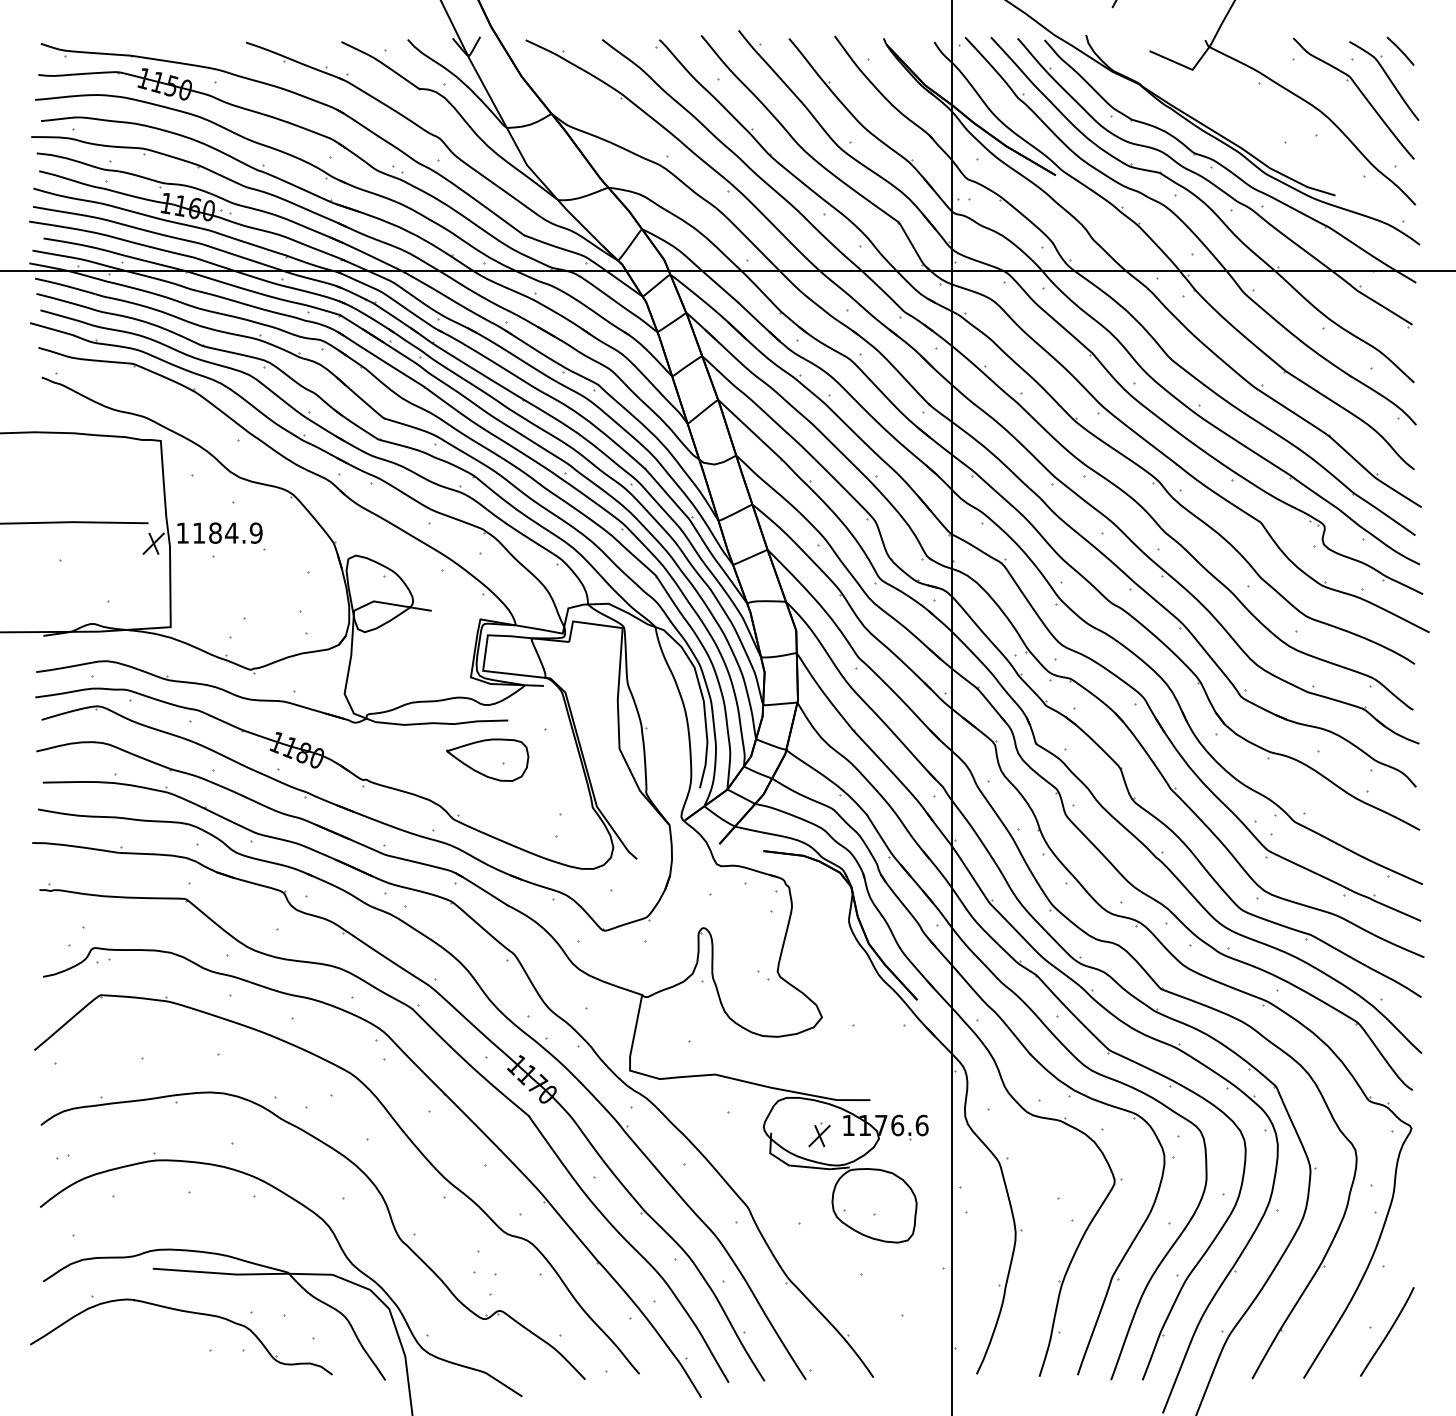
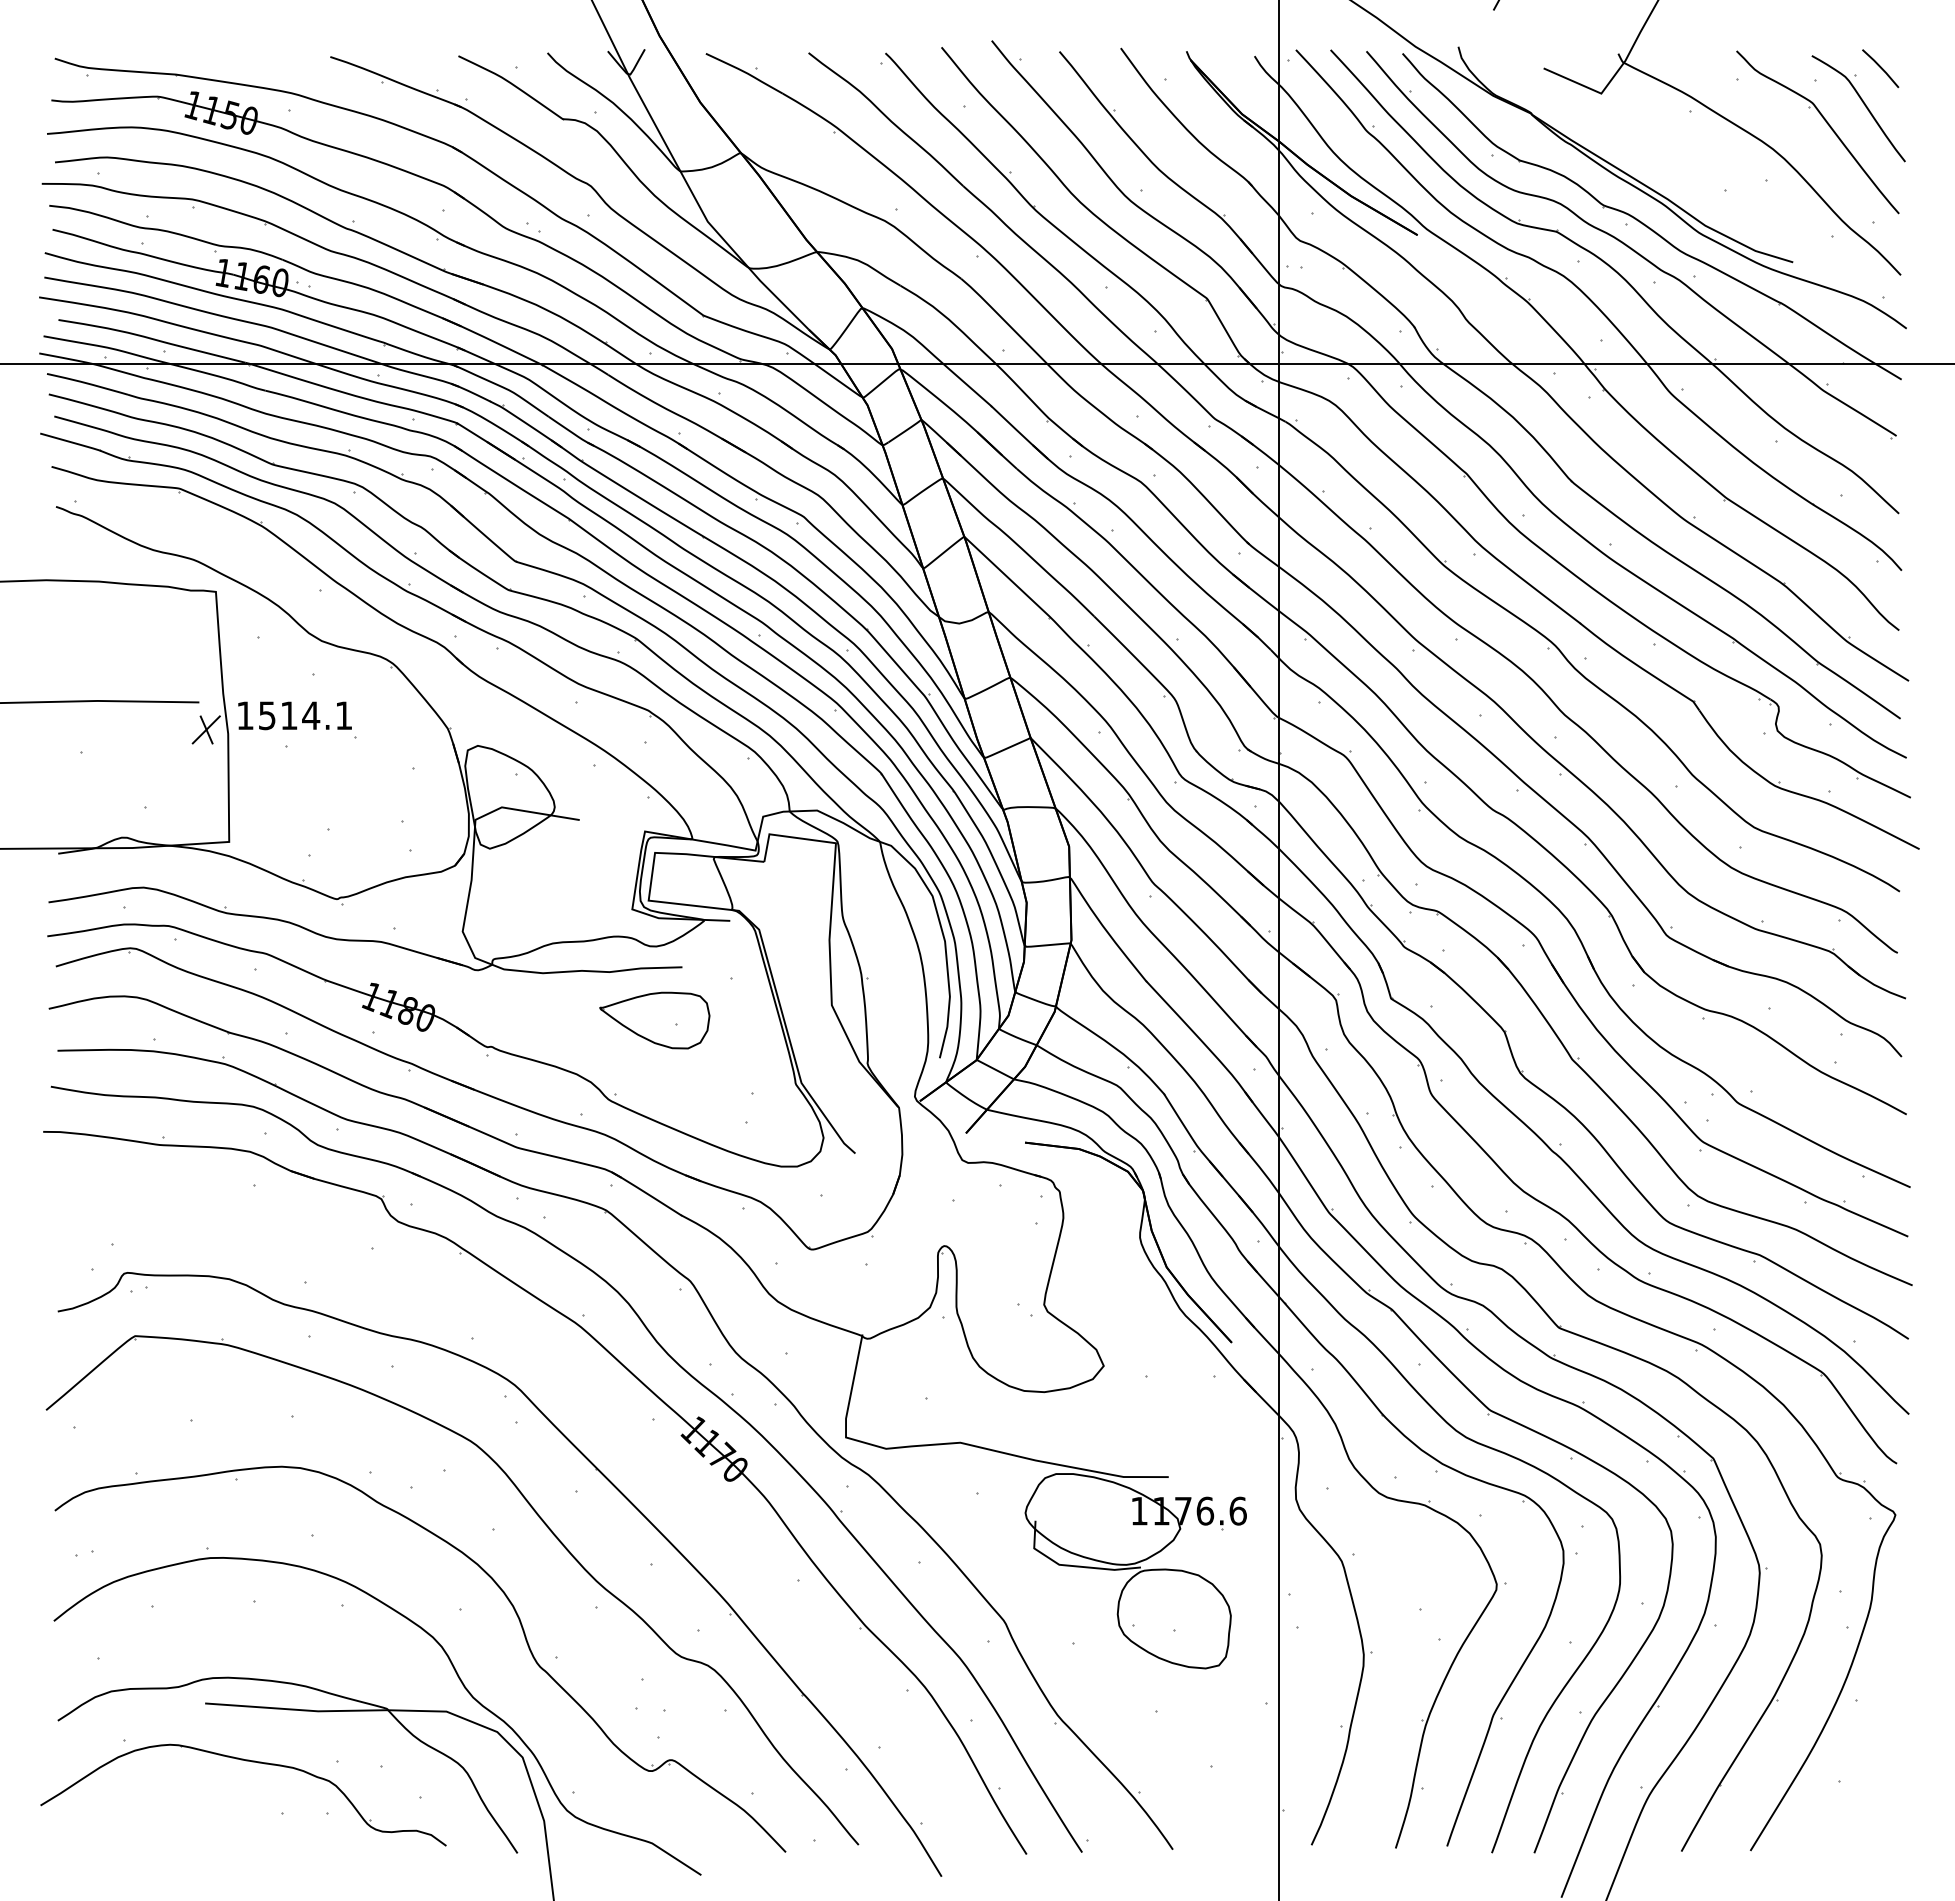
text: (227, 532) -> (305, 715), 1184.9 -> 1514.1
part: (456, 1053) -> (612, 1414), removed
part: (818, 1134) -> (1099, 1523), removed
curve: (1387, 1332) -> (1863, 1789), removed

